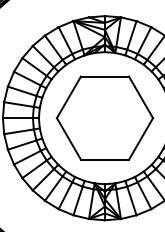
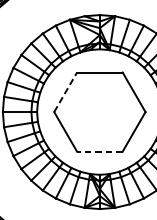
line: (69, 96) -> (66, 91), solid -> dashed
line: (104, 159) -> (99, 151), solid -> dashed

